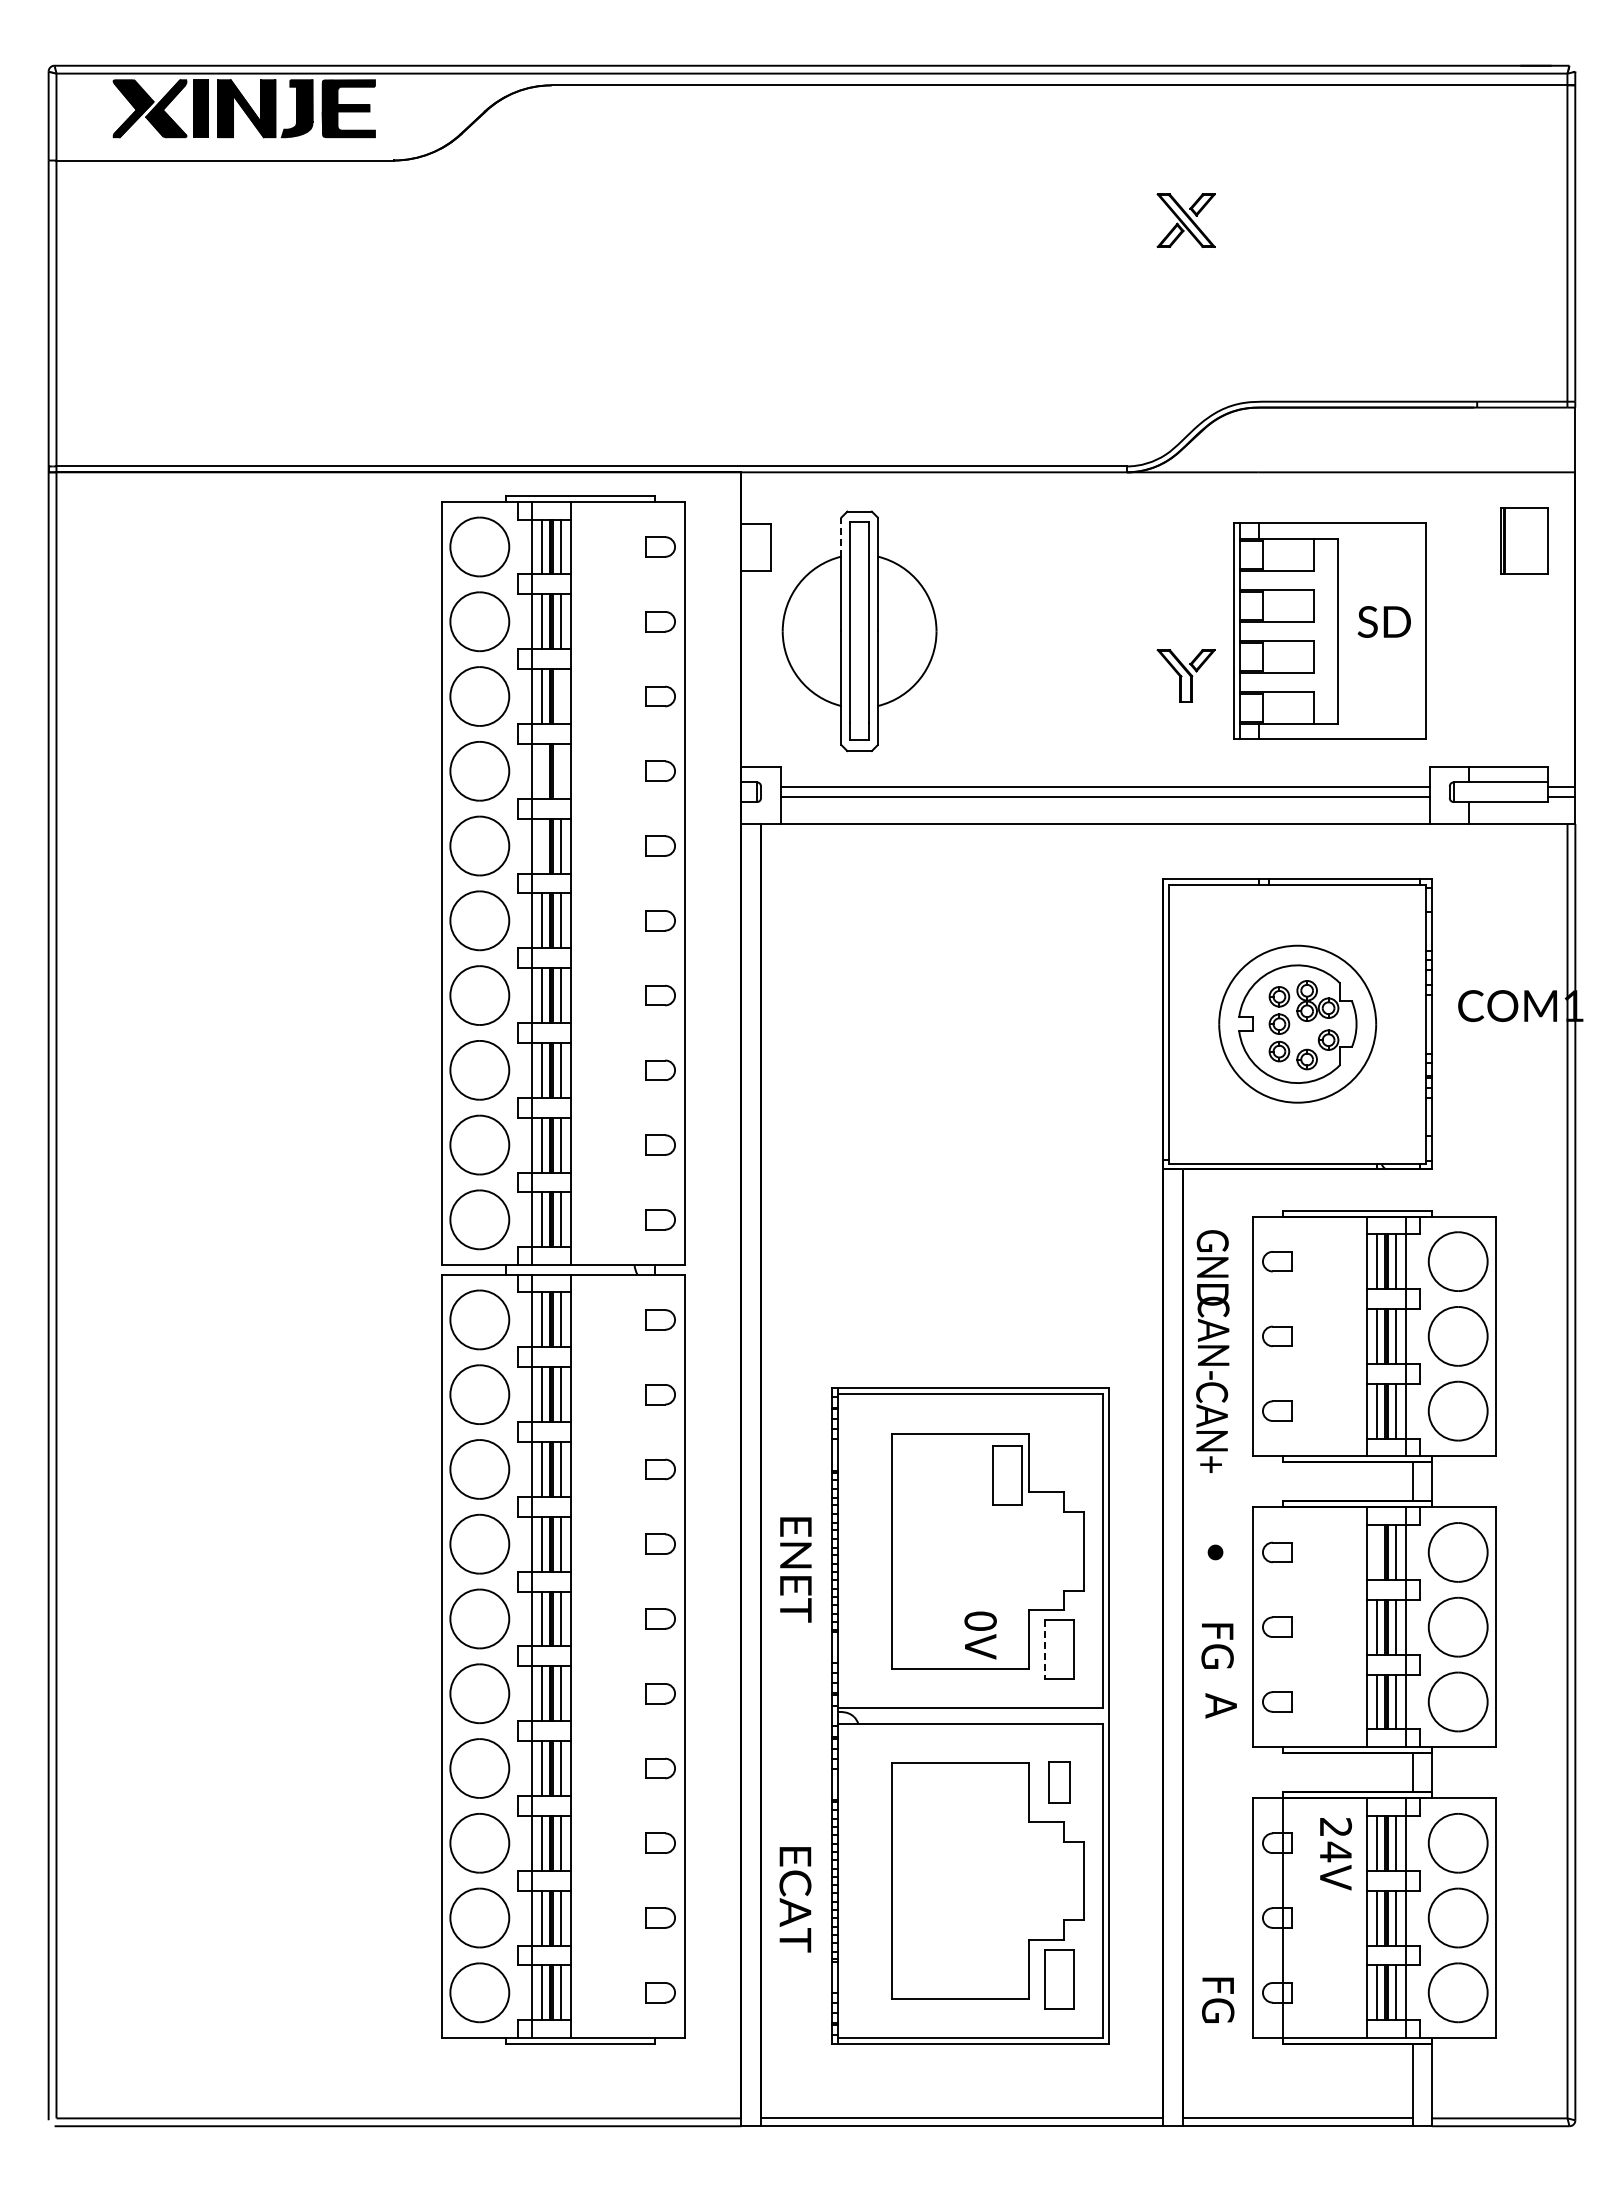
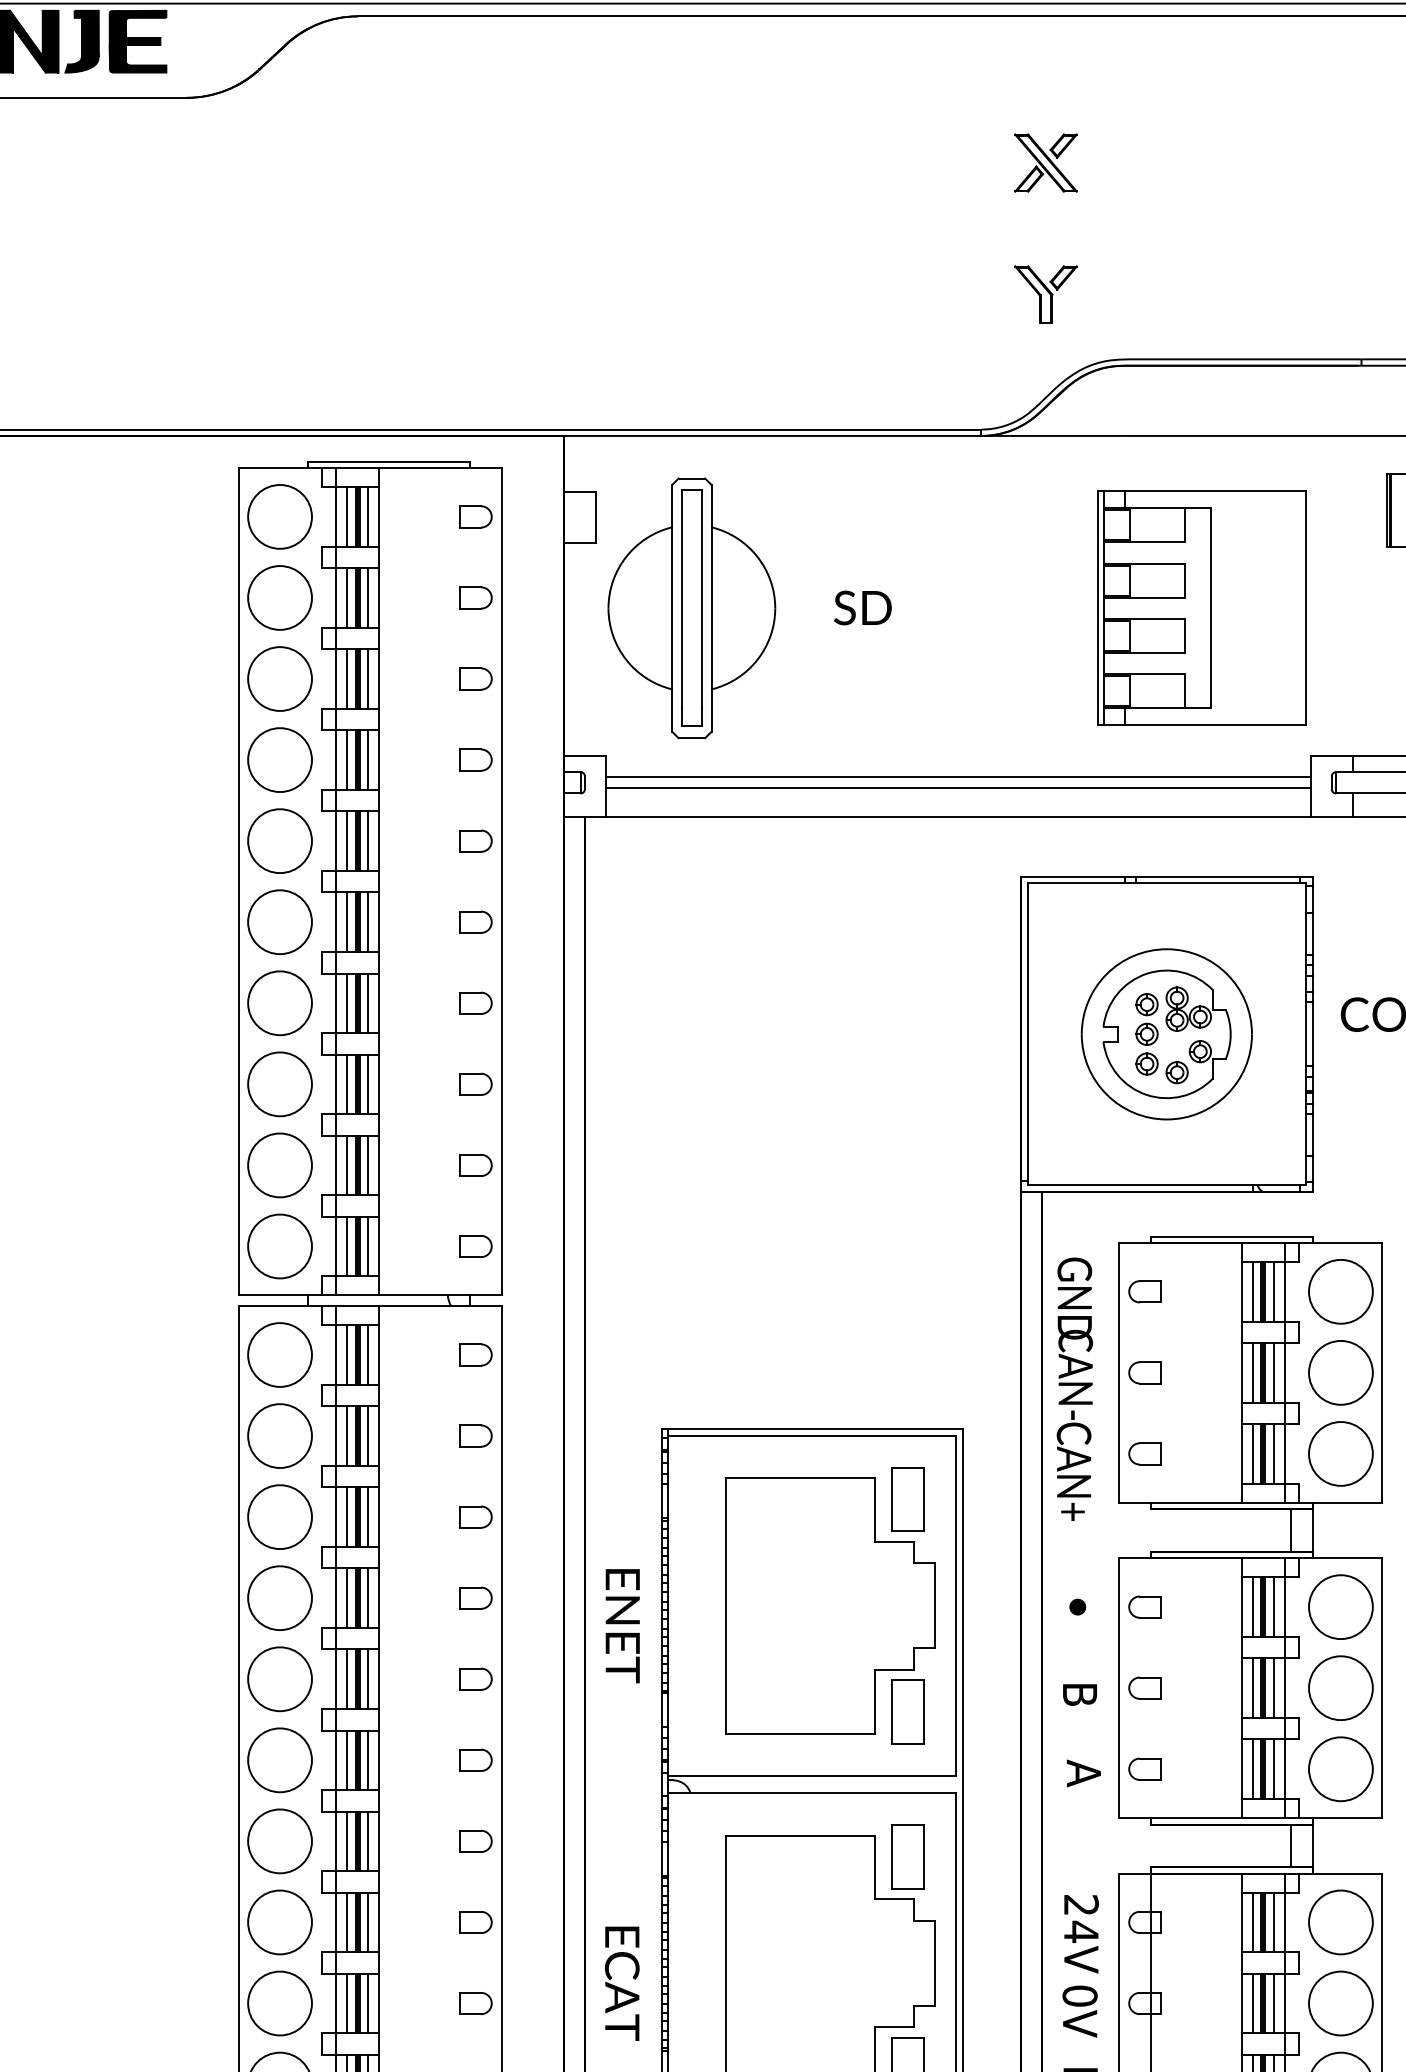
line: (841, 537) -> (672, 506), dashed -> solid
text: (1383, 621) -> (861, 607), moved
part: (1185, 675) -> (1045, 294), moved
line: (561, 696) -> (368, 679), added
line: (541, 770) -> (346, 759), added
line: (561, 770) -> (368, 759), added
line: (541, 845) -> (346, 840), added
part: (1007, 1475) -> (908, 1499), moved
line: (1376, 1552) -> (1252, 1607), added
text: (980, 1635) -> (1079, 2011), moved
text: (1217, 1647) -> (1079, 1710), FG -> B
line: (1044, 1649) -> (892, 1712), dashed -> solid
part: (1059, 1782) -> (908, 1856), size x1.43
text: (1335, 1854) -> (1081, 1934), moved

